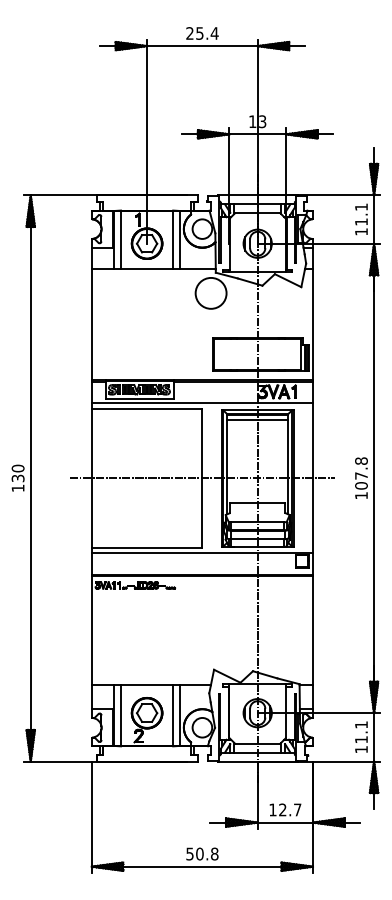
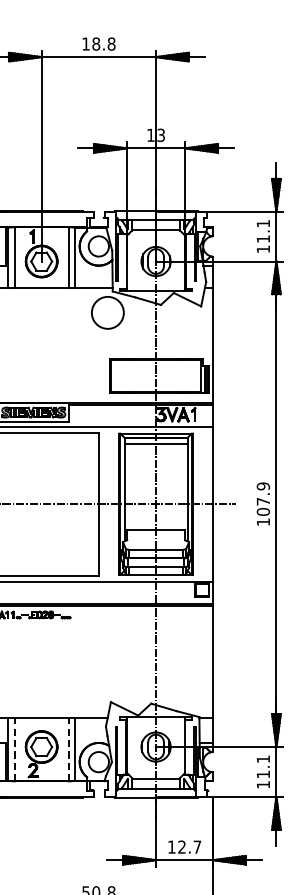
text: (202, 33) -> (98, 44), 25.4 -> 18.8
text: (361, 461) -> (263, 486), 107.8 -> 107.9
line: (120, 715) -> (14, 749), solid -> dashed
line: (173, 715) -> (68, 749), solid -> dashed

